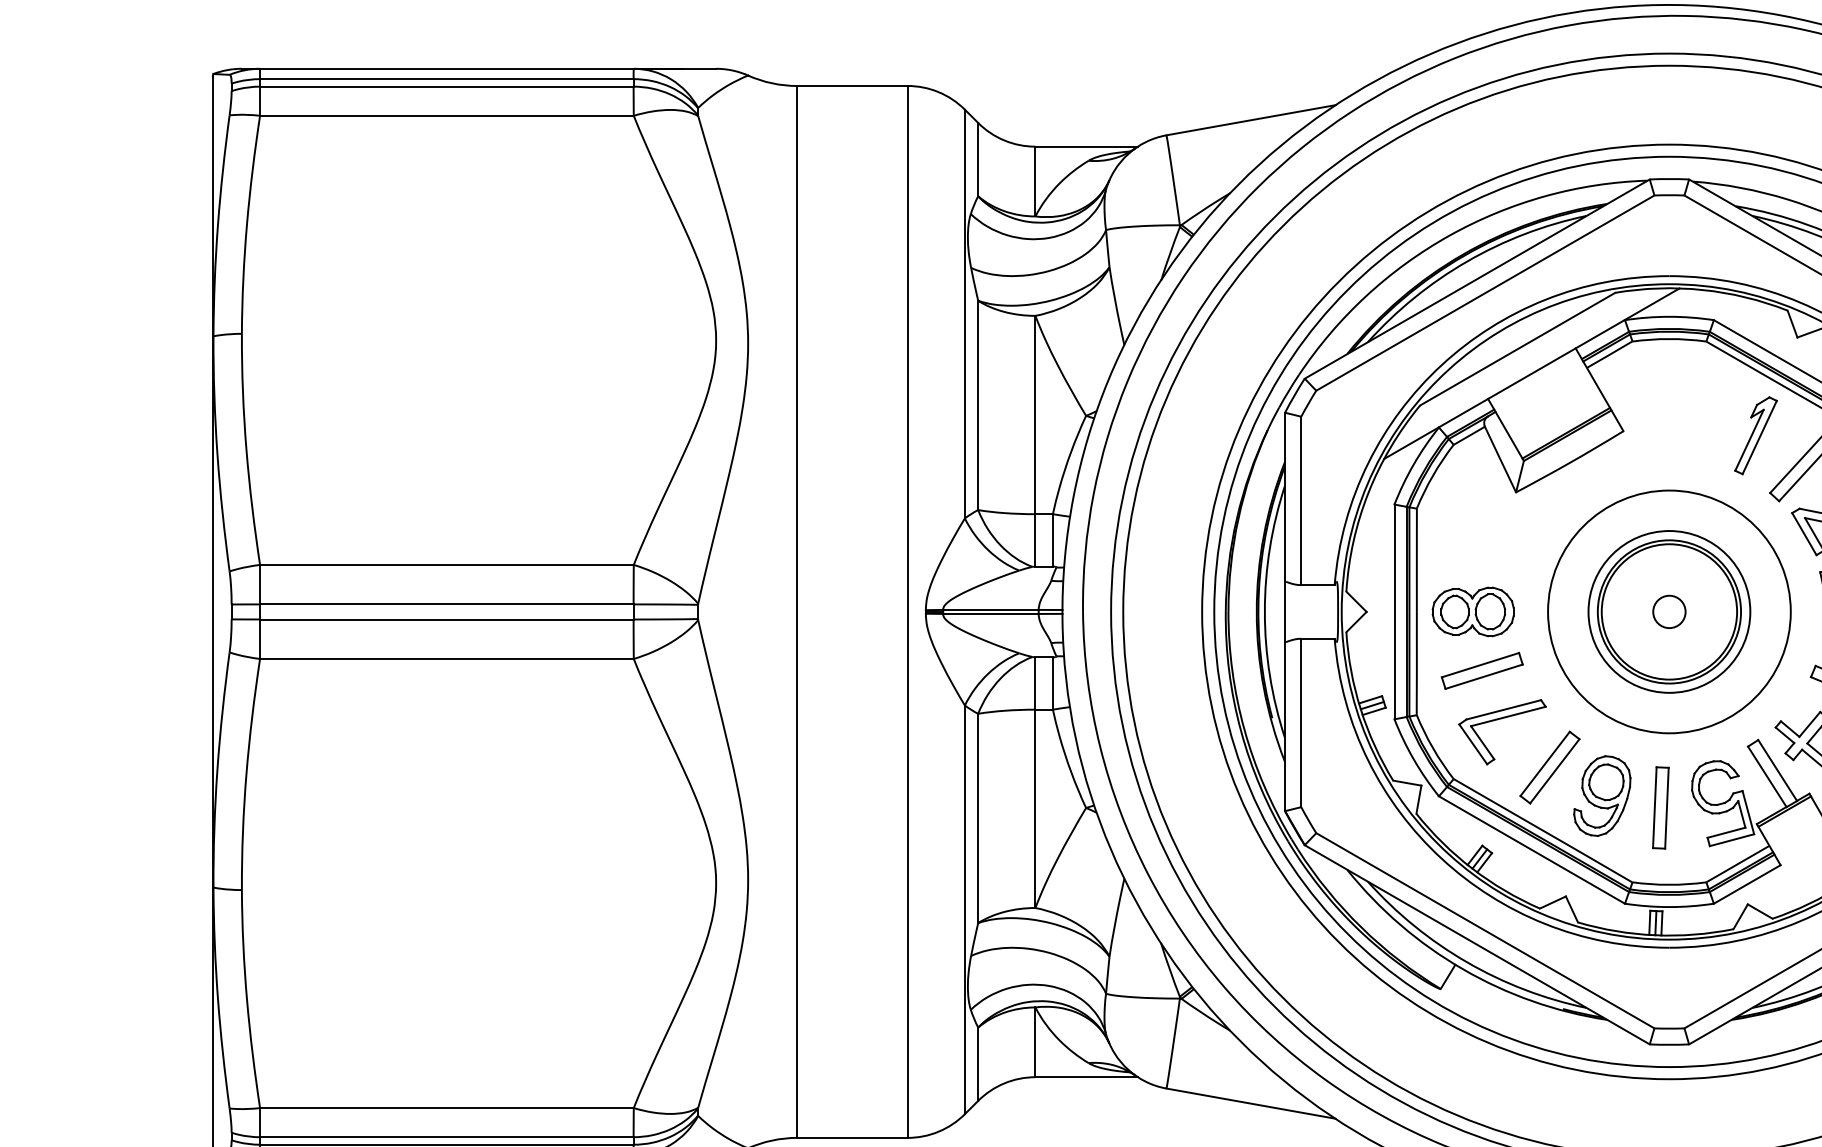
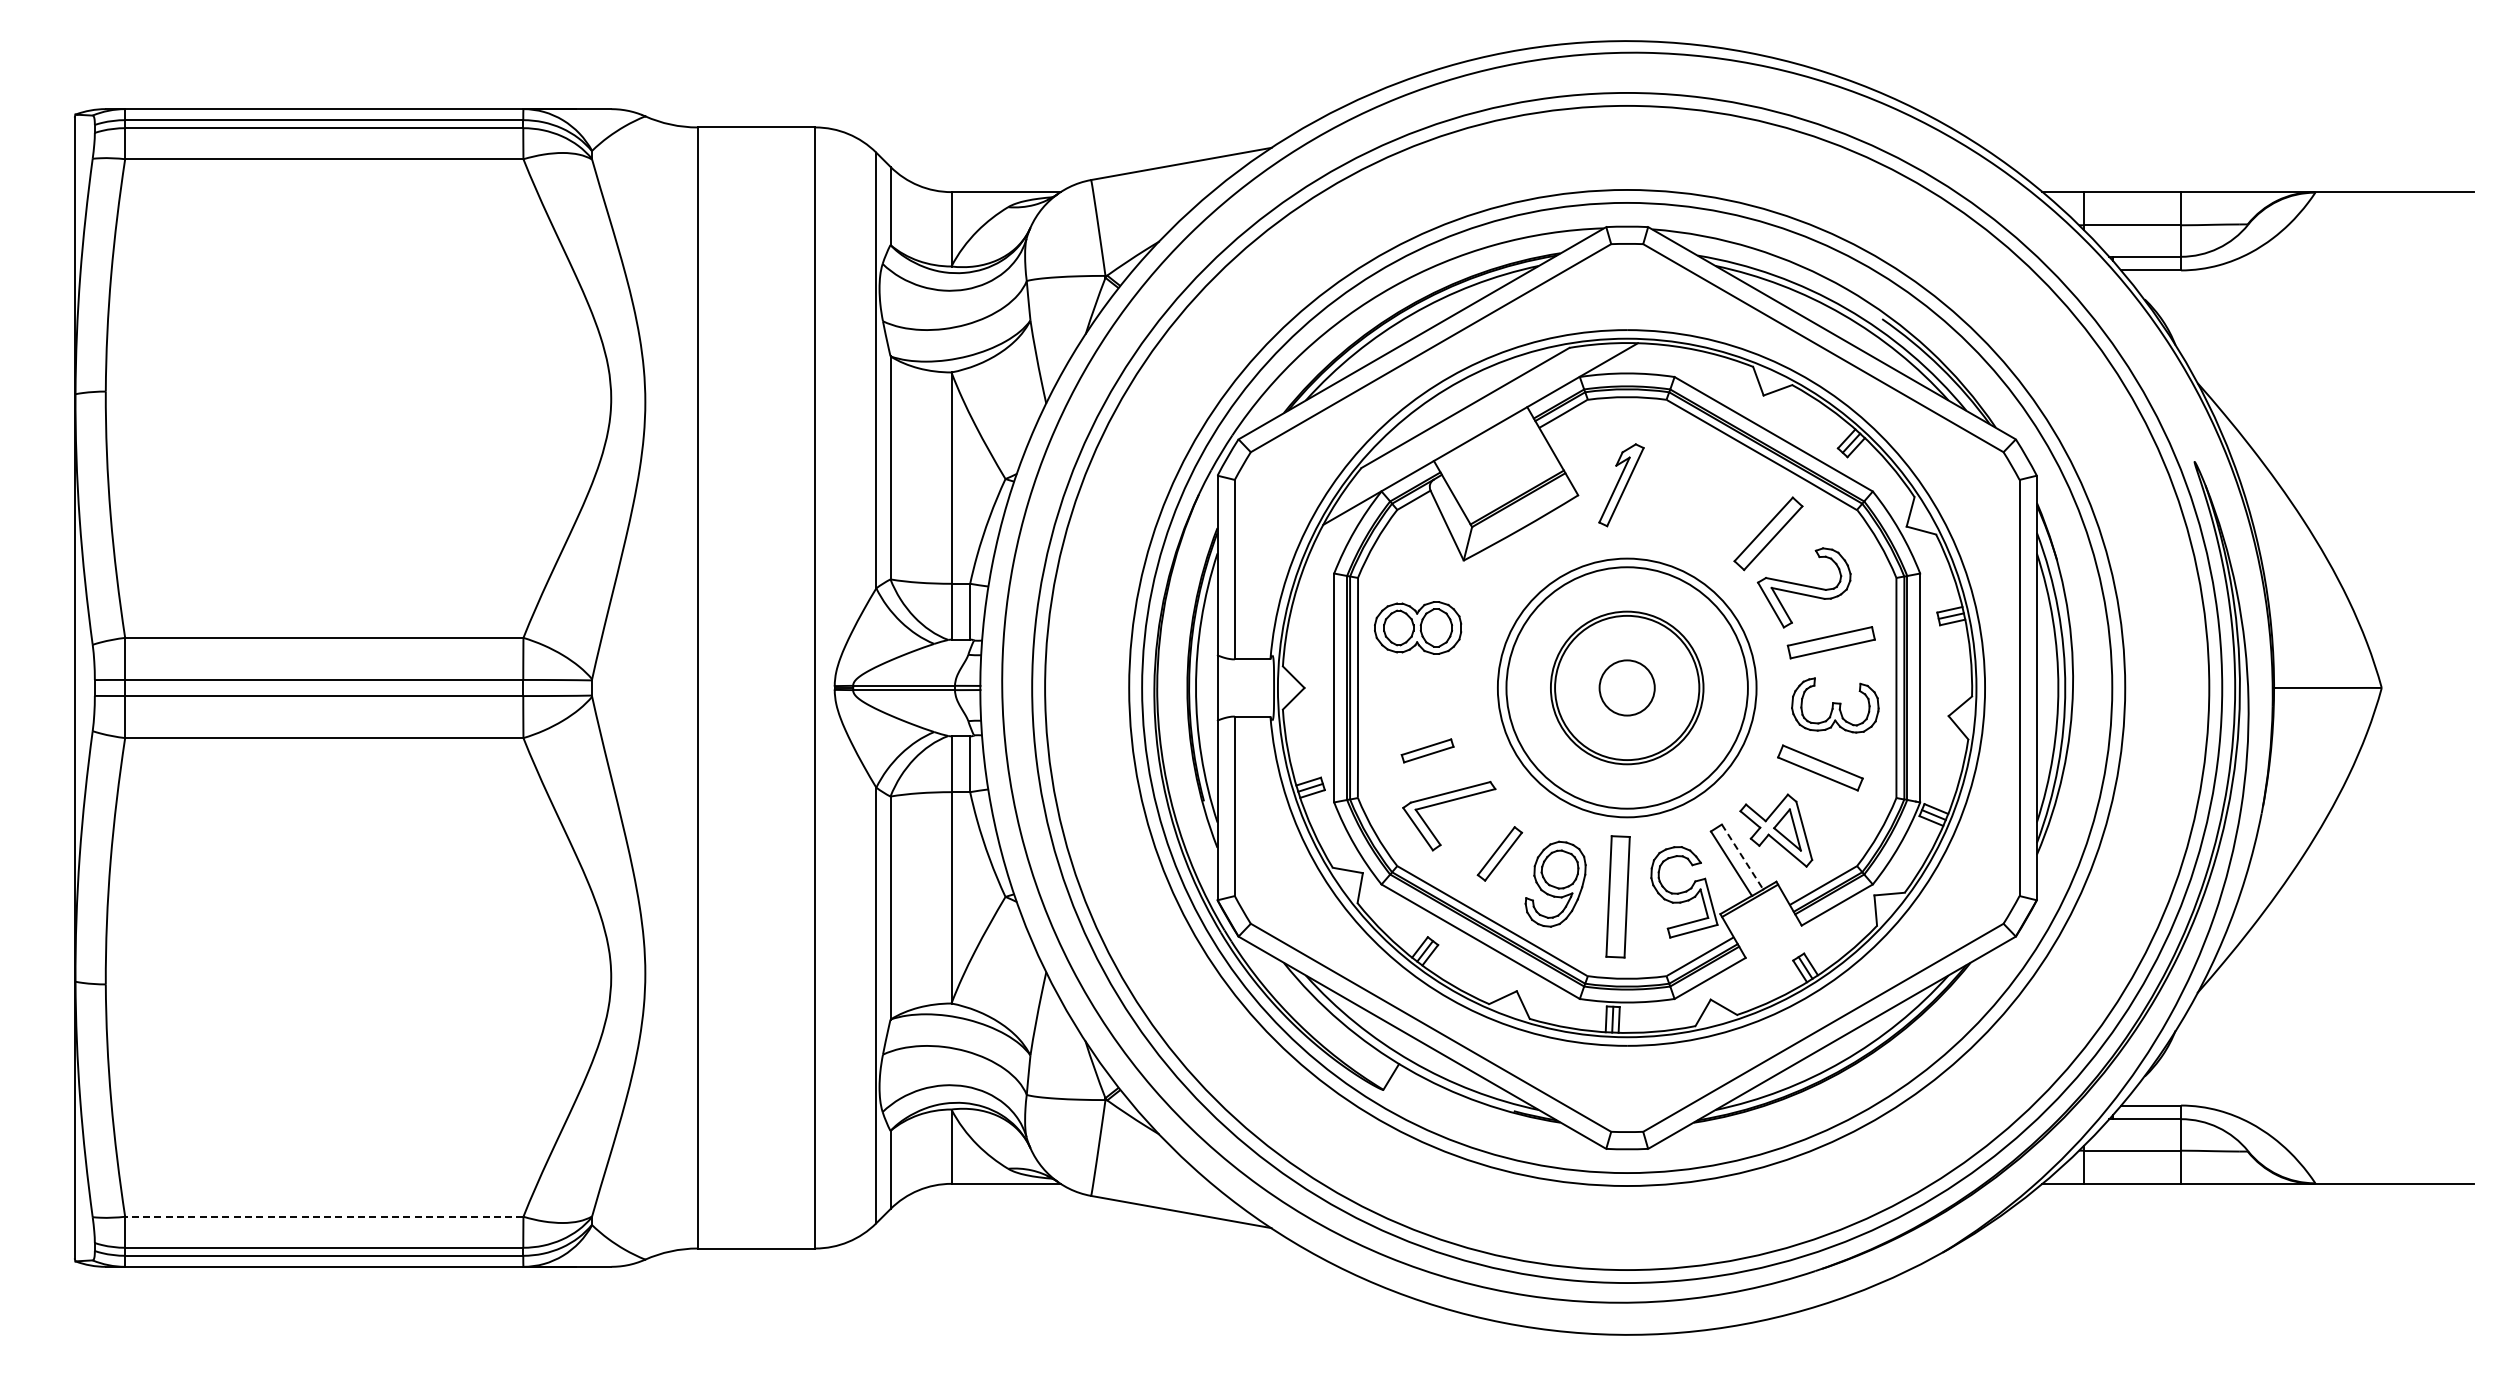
part: (1756, 436) -> (1621, 485), moved
part: (1473, 611) -> (1418, 627), moved
circle: (1668, 611) -> (1626, 687), size x1.4
circle: (1668, 611) -> (1626, 687), size x1.6
part: (1482, 670) -> (1427, 750), size x0.6
part: (1549, 767) -> (1499, 853), size x0.7
line: (1777, 770) -> (1742, 857), solid -> dashed
part: (1660, 807) -> (1617, 896), size x1.4
line: (446, 1107) -> (323, 1216), solid -> dashed

